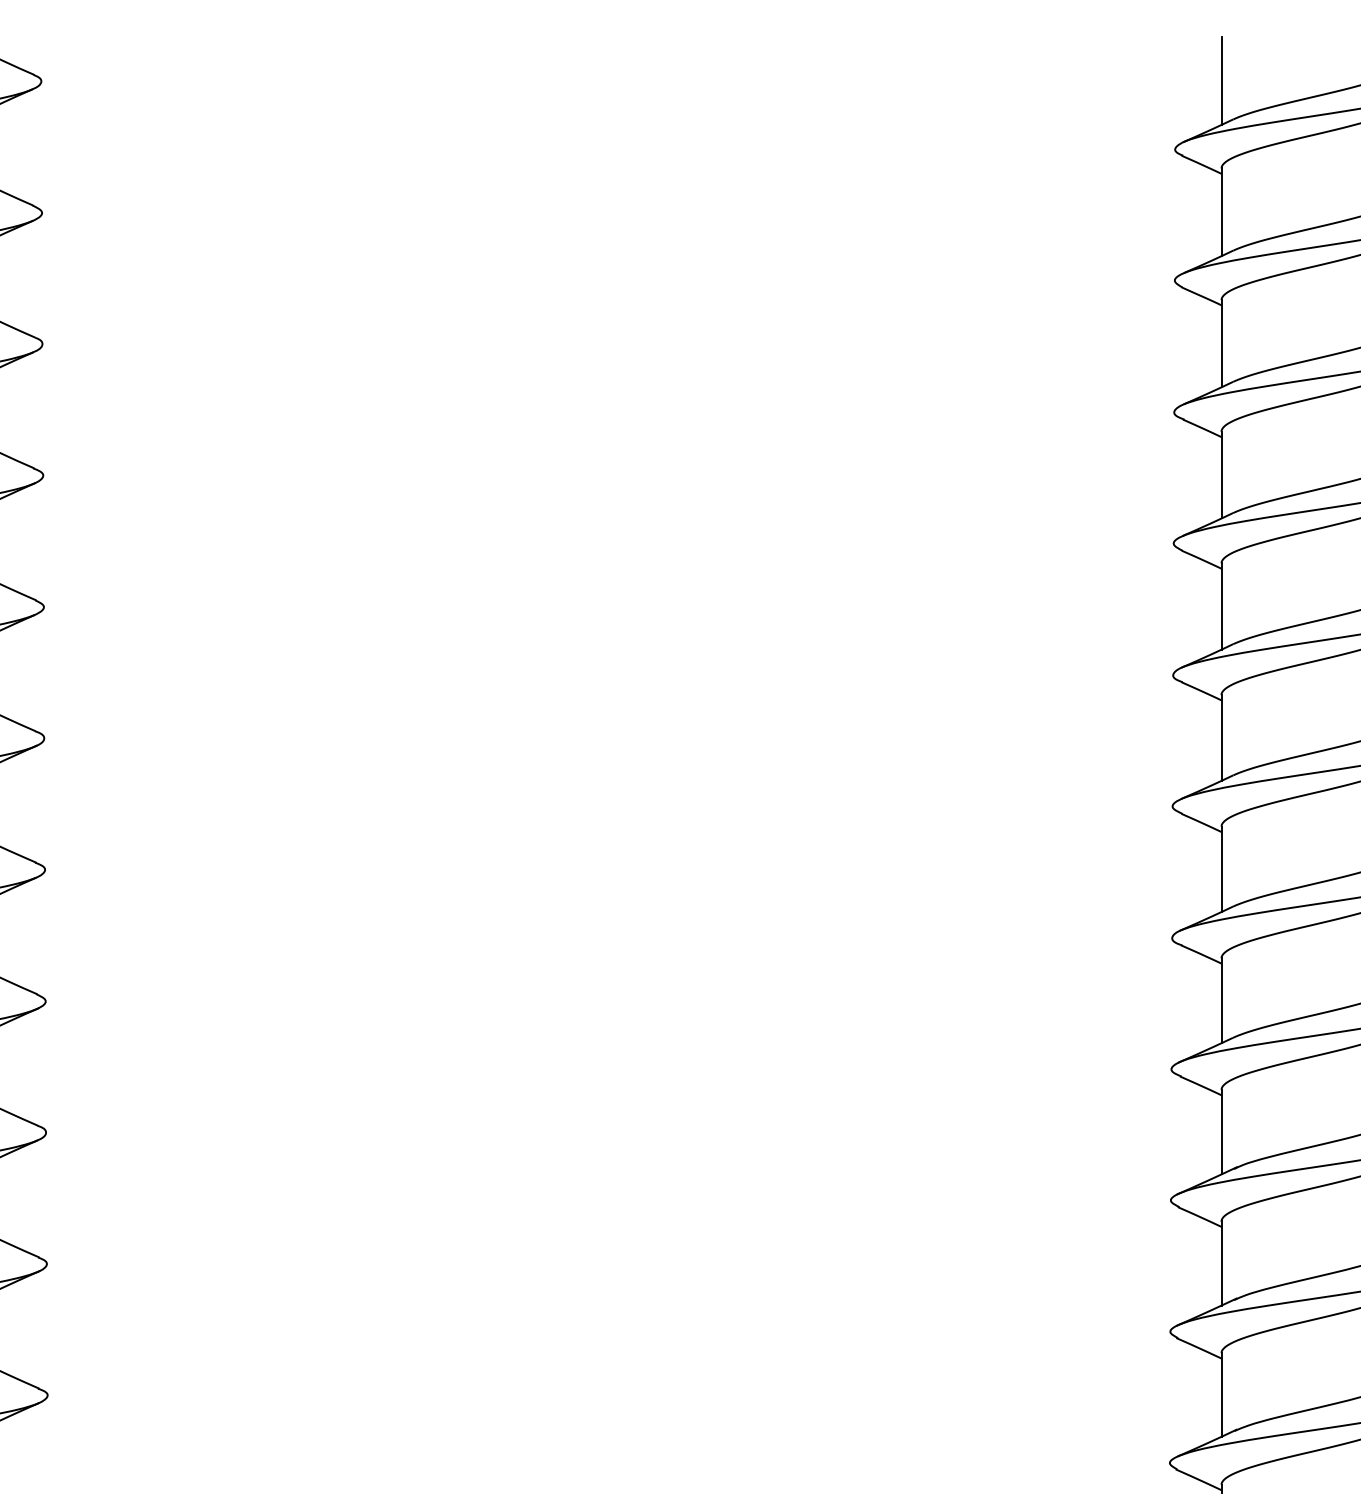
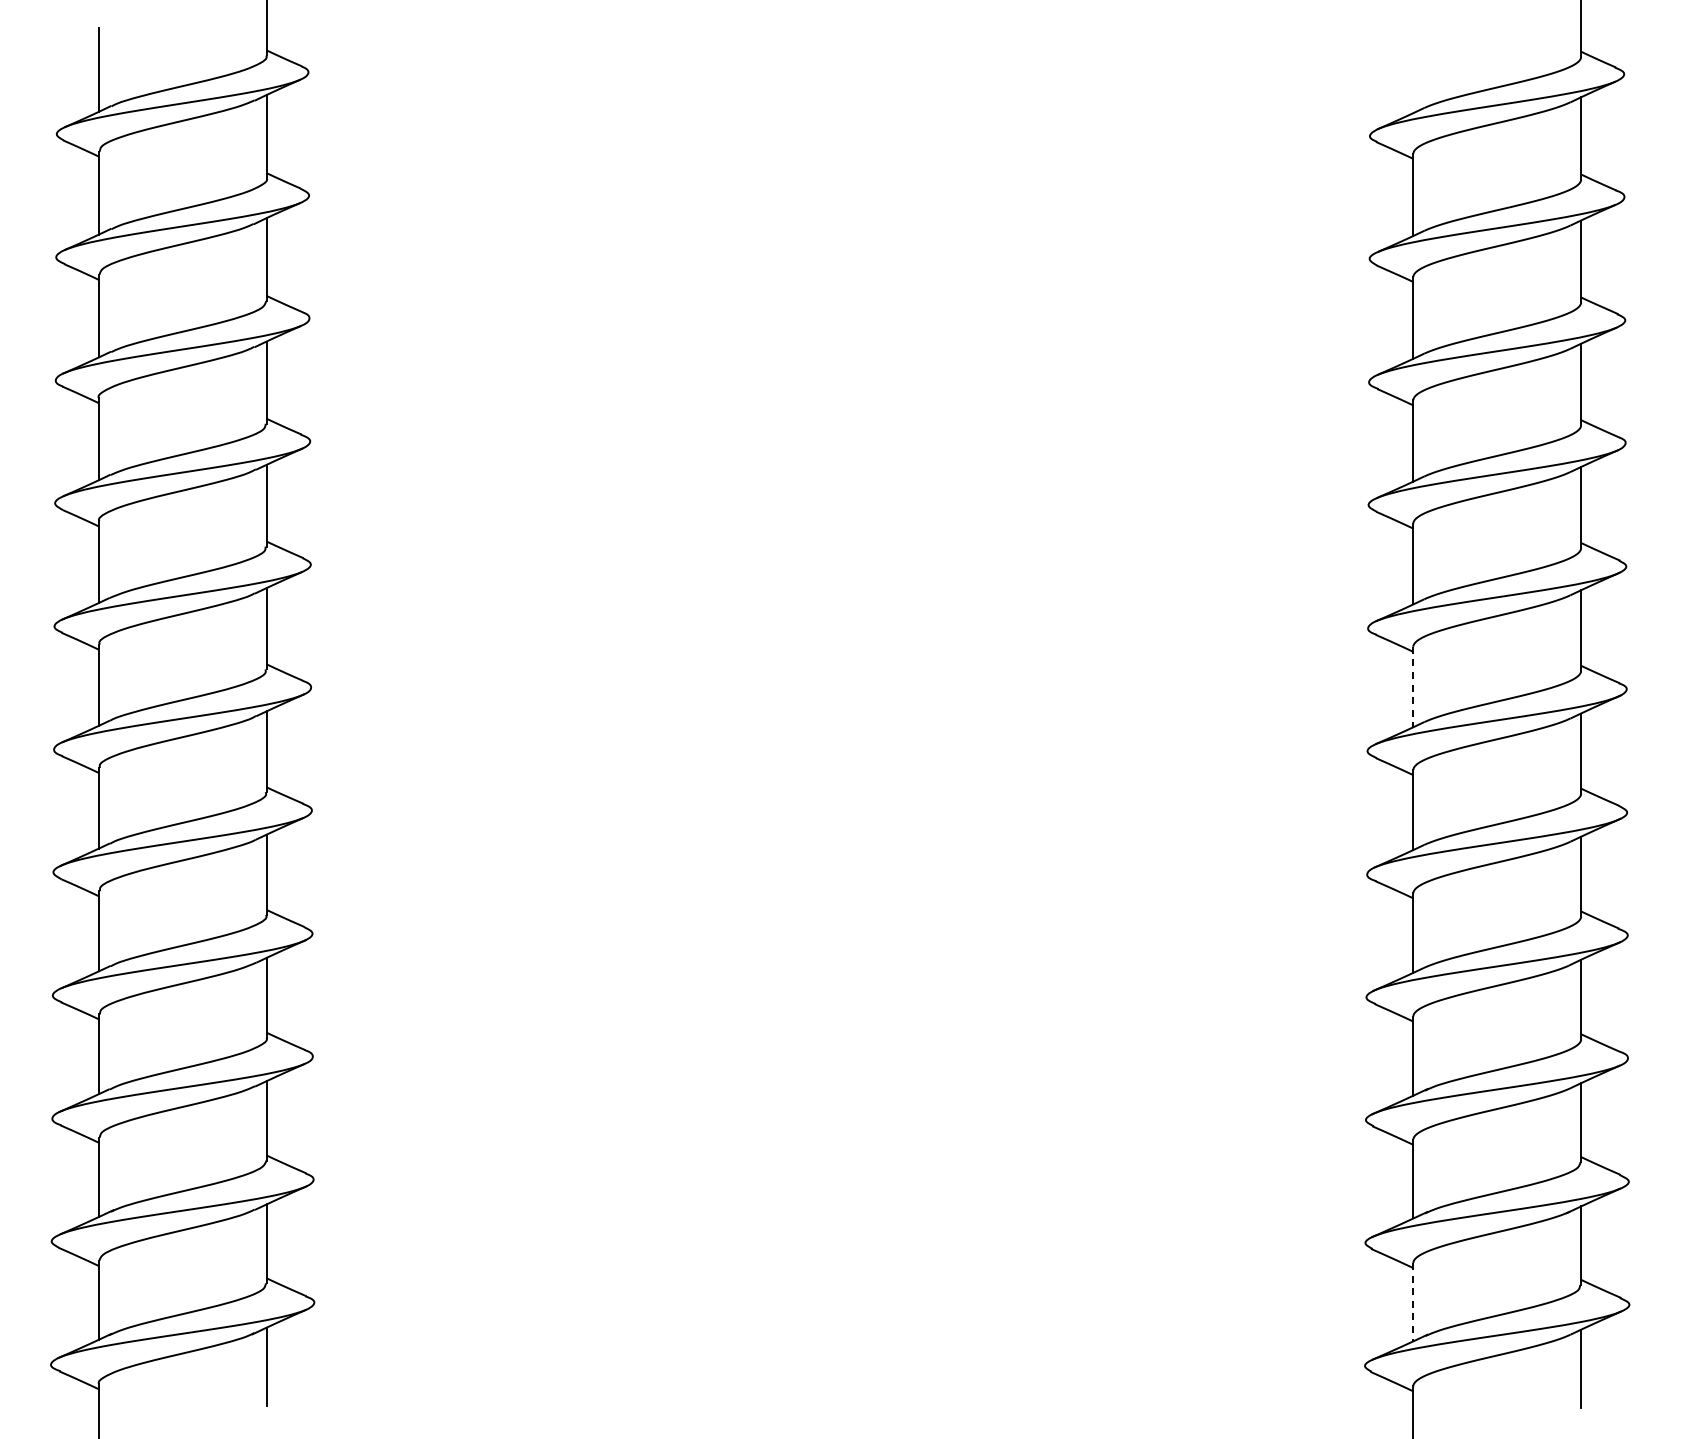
line: (1221, 80) -> (1413, 71), removed
line: (1221, 738) -> (1413, 687), solid -> dashed
line: (1221, 1395) -> (1413, 1302), solid -> dashed

